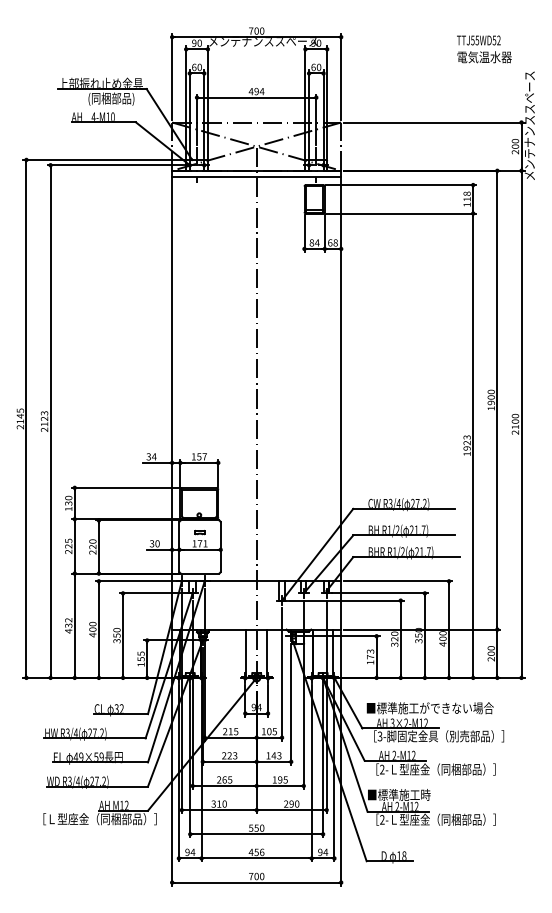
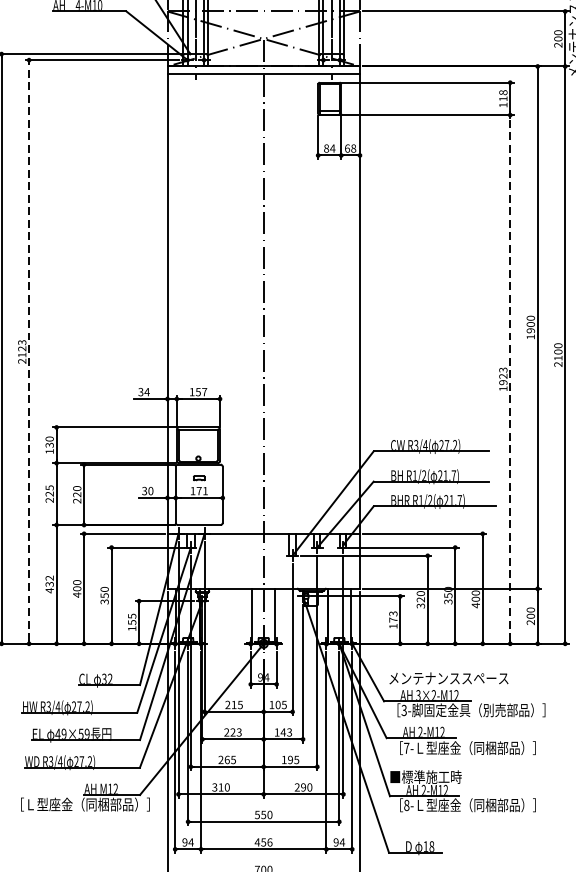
line: (50, 421) -> (28, 351), solid -> dashed
line: (473, 445) -> (510, 379), solid -> dashed
text: (429, 708) -> (460, 678), ■標準施工ができない場合 -> メンテナンススペース
text: (382, 769) -> (406, 748), 2- -> 7-
text: (382, 819) -> (406, 805), 2- -> 8-

